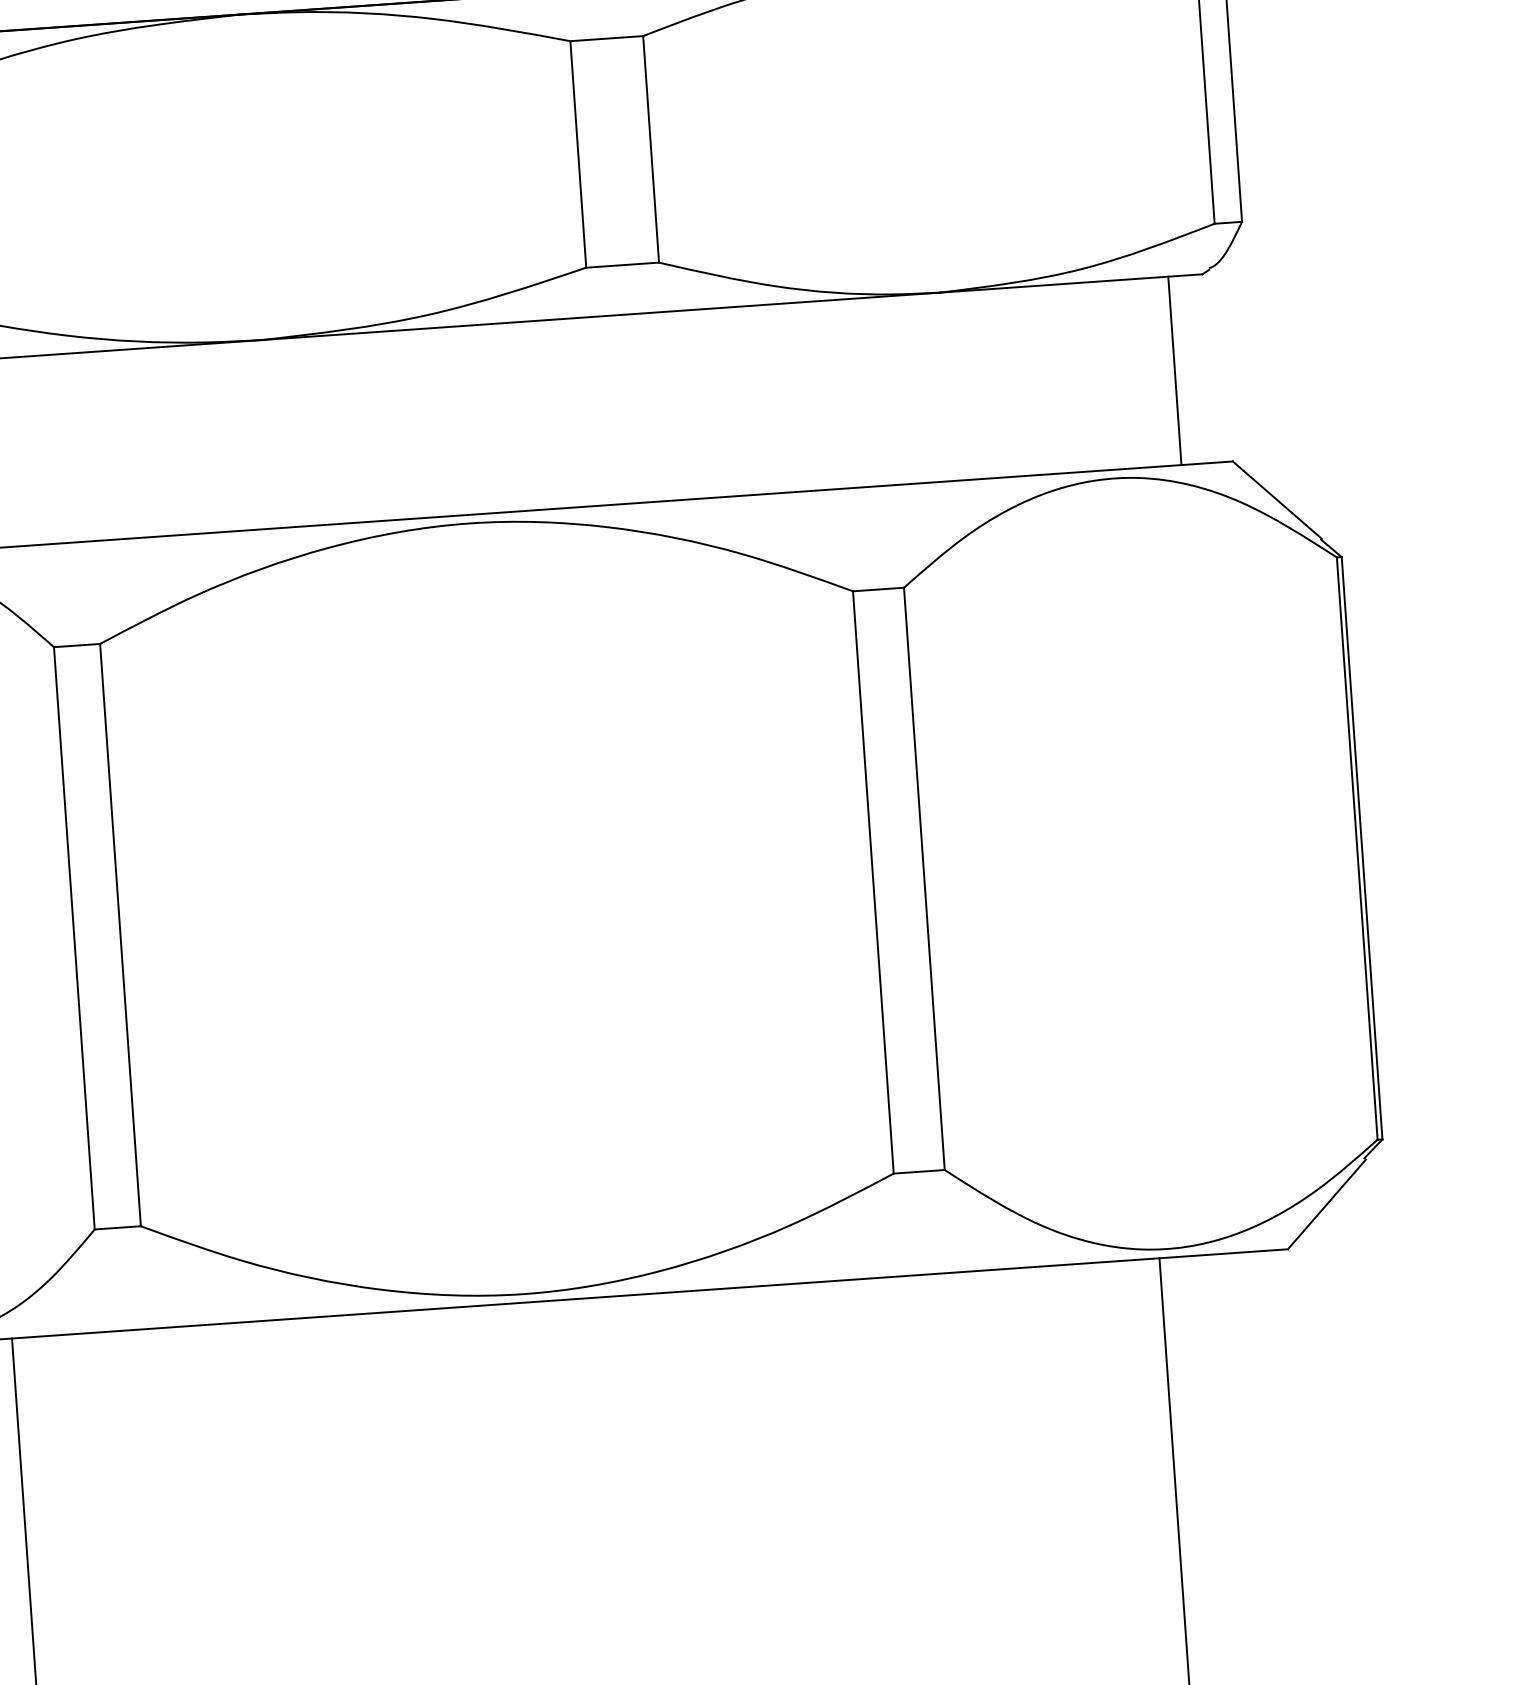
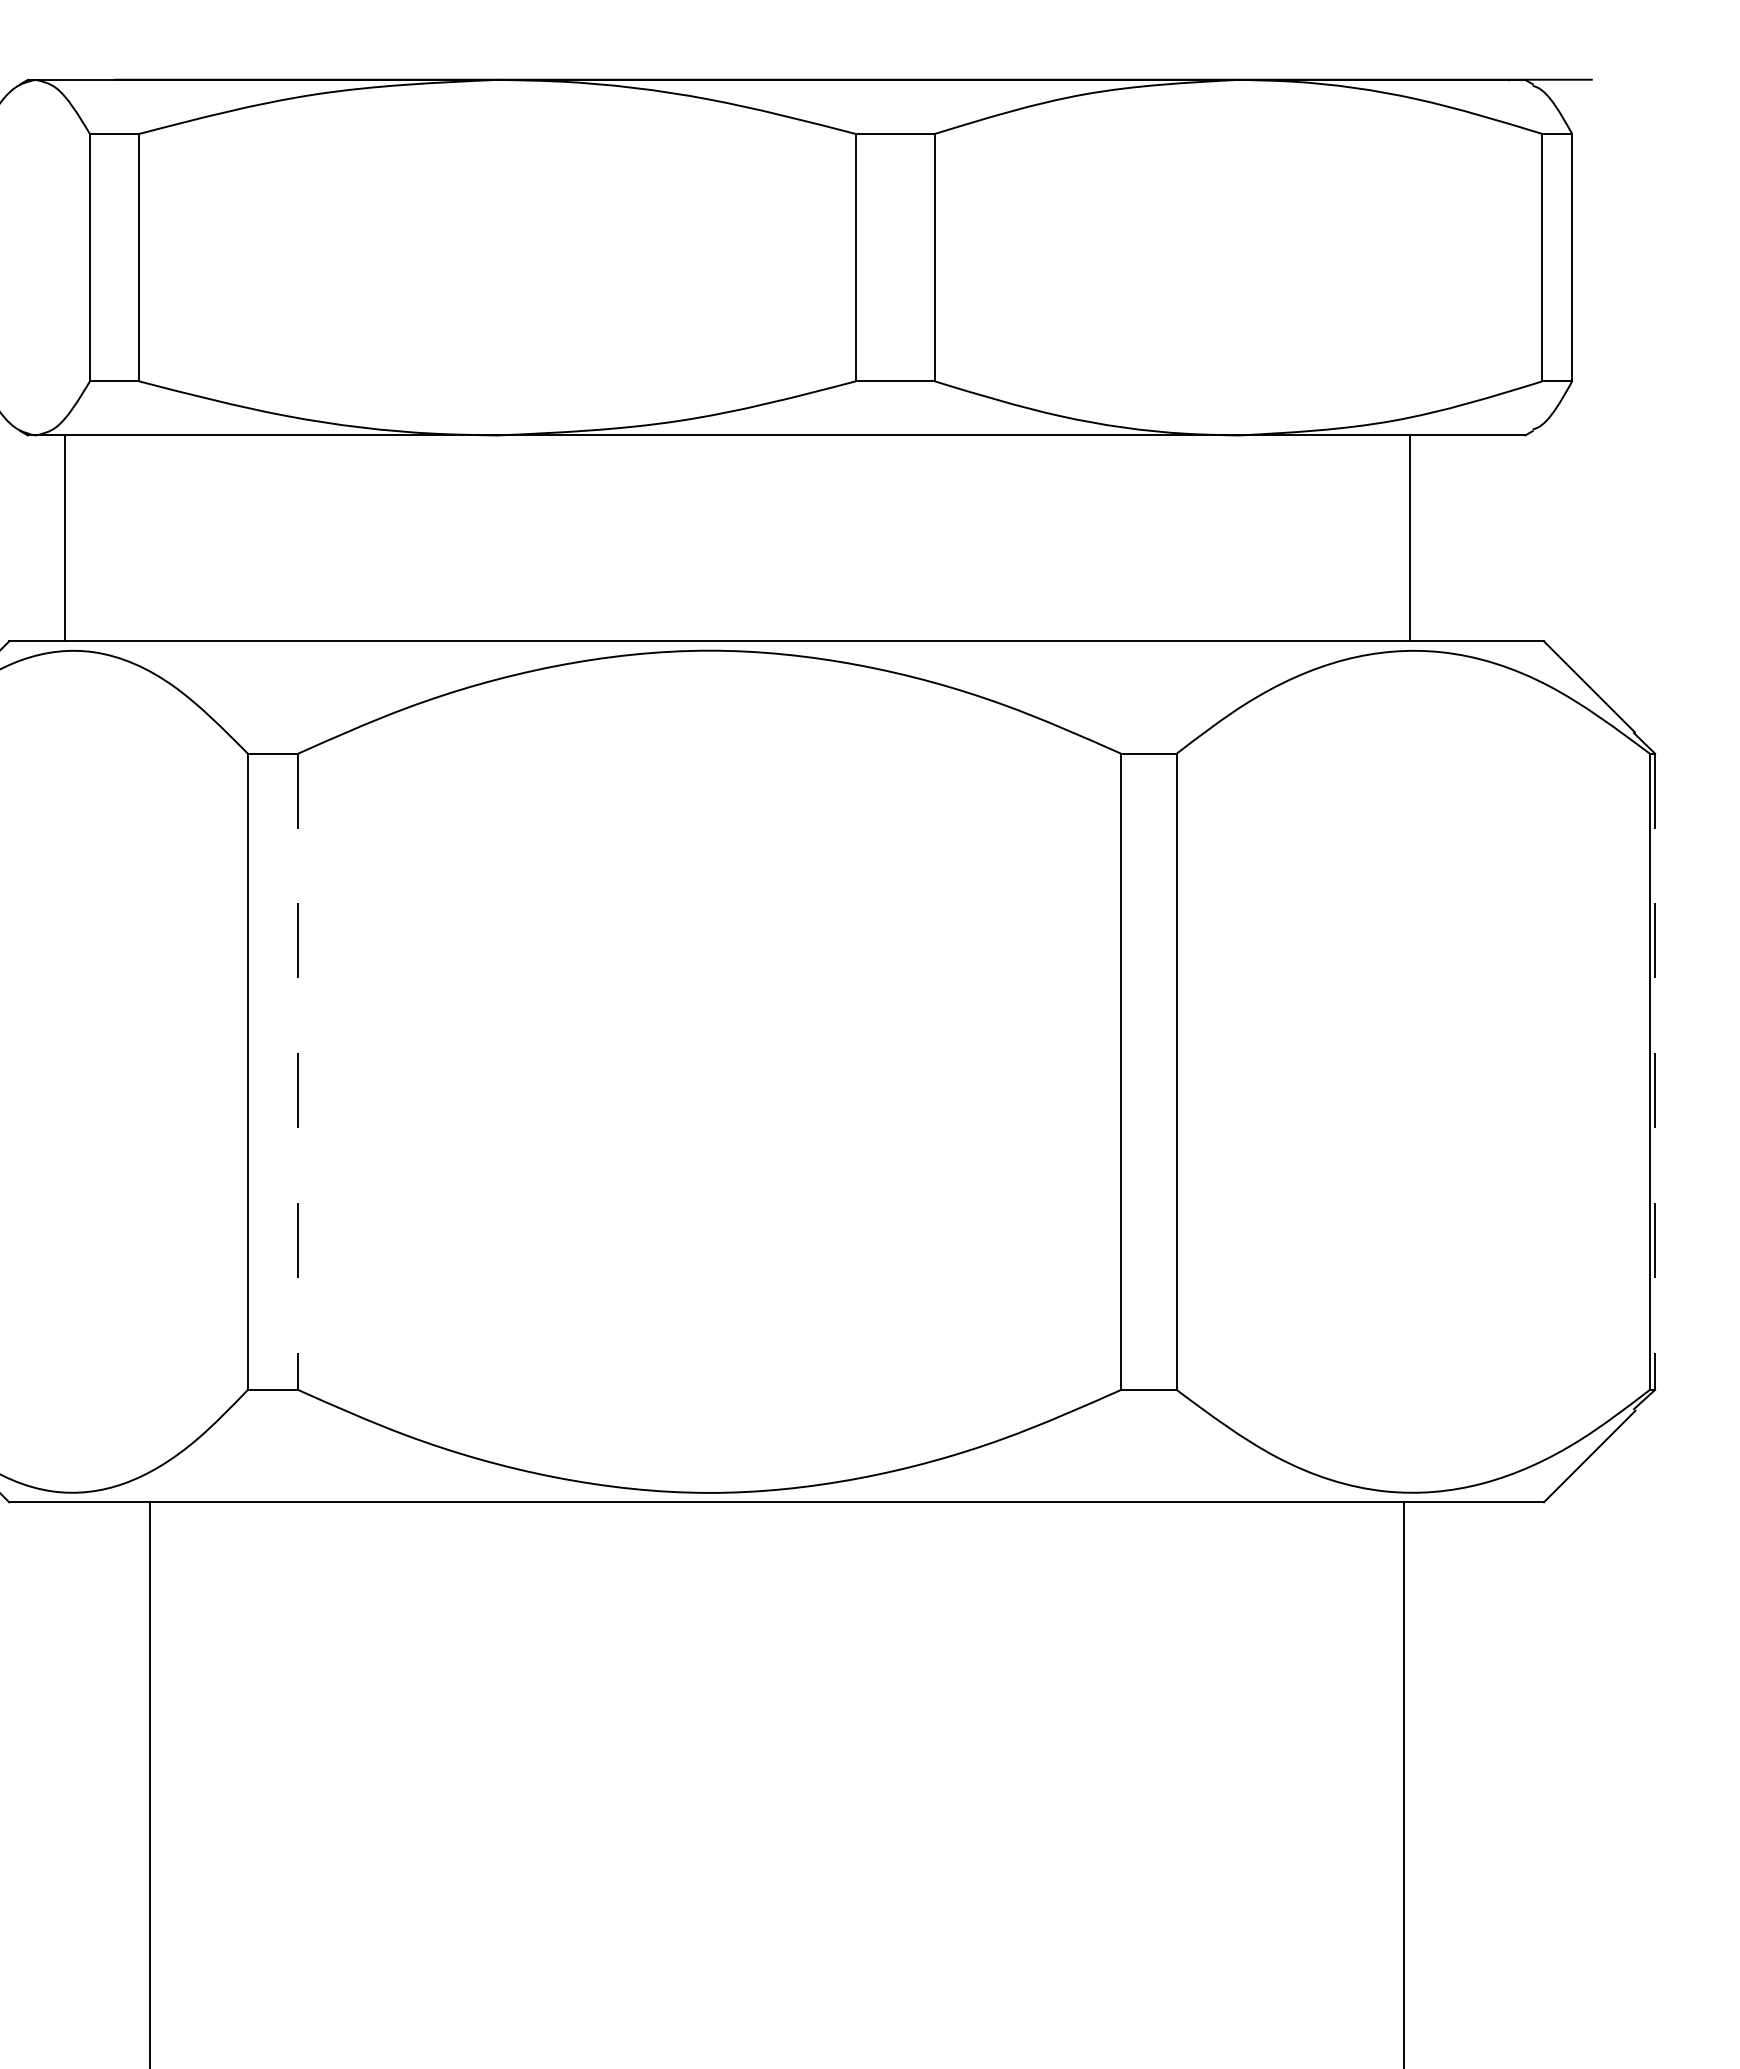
line: (1174, 370) -> (1409, 538), moved
line: (1362, 848) -> (1655, 1072), solid -> dashed
line: (120, 935) -> (298, 1072), solid -> dashed

